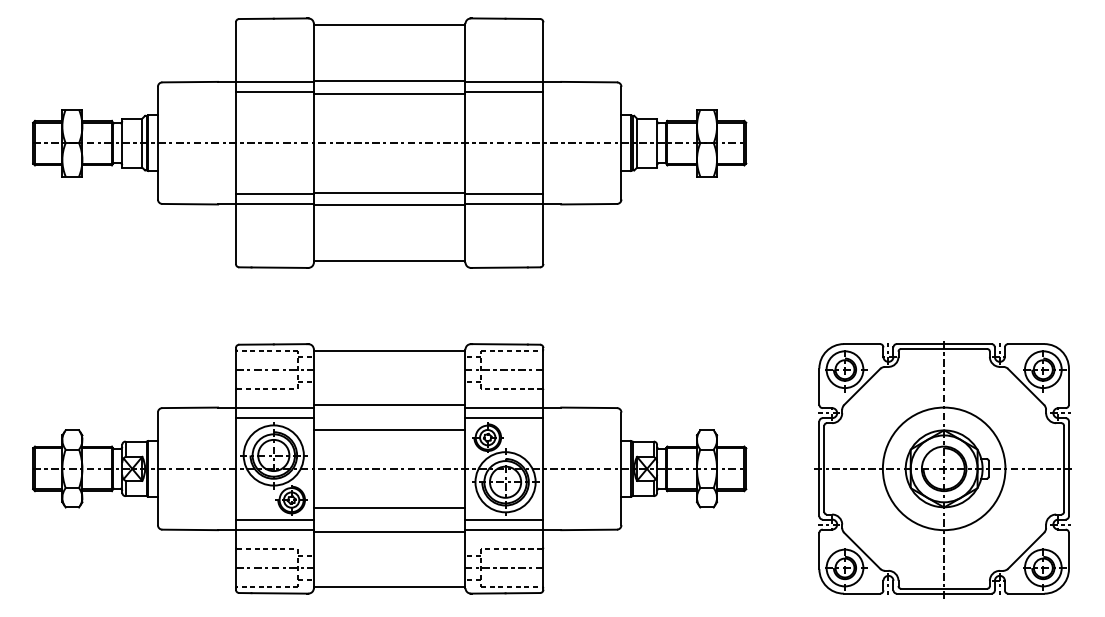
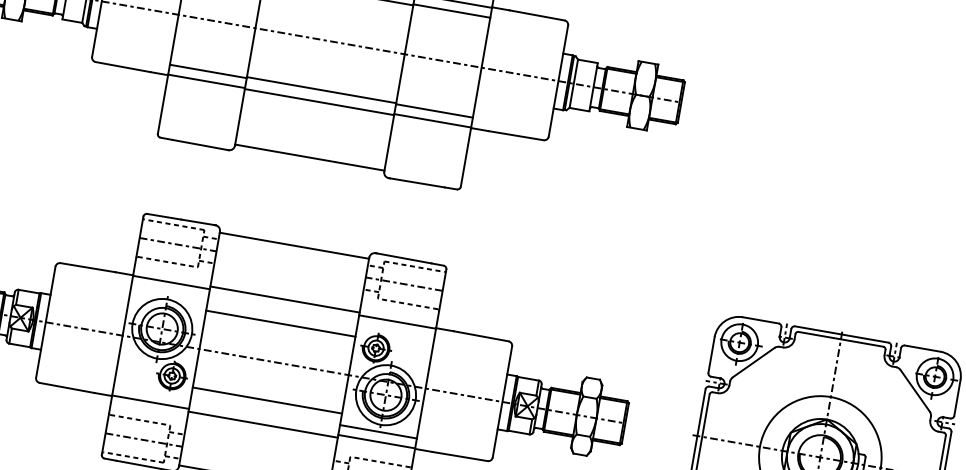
line: (274, 418) -> (169, 292), removed
line: (504, 418) -> (395, 332), removed
line: (274, 519) -> (151, 392), removed

